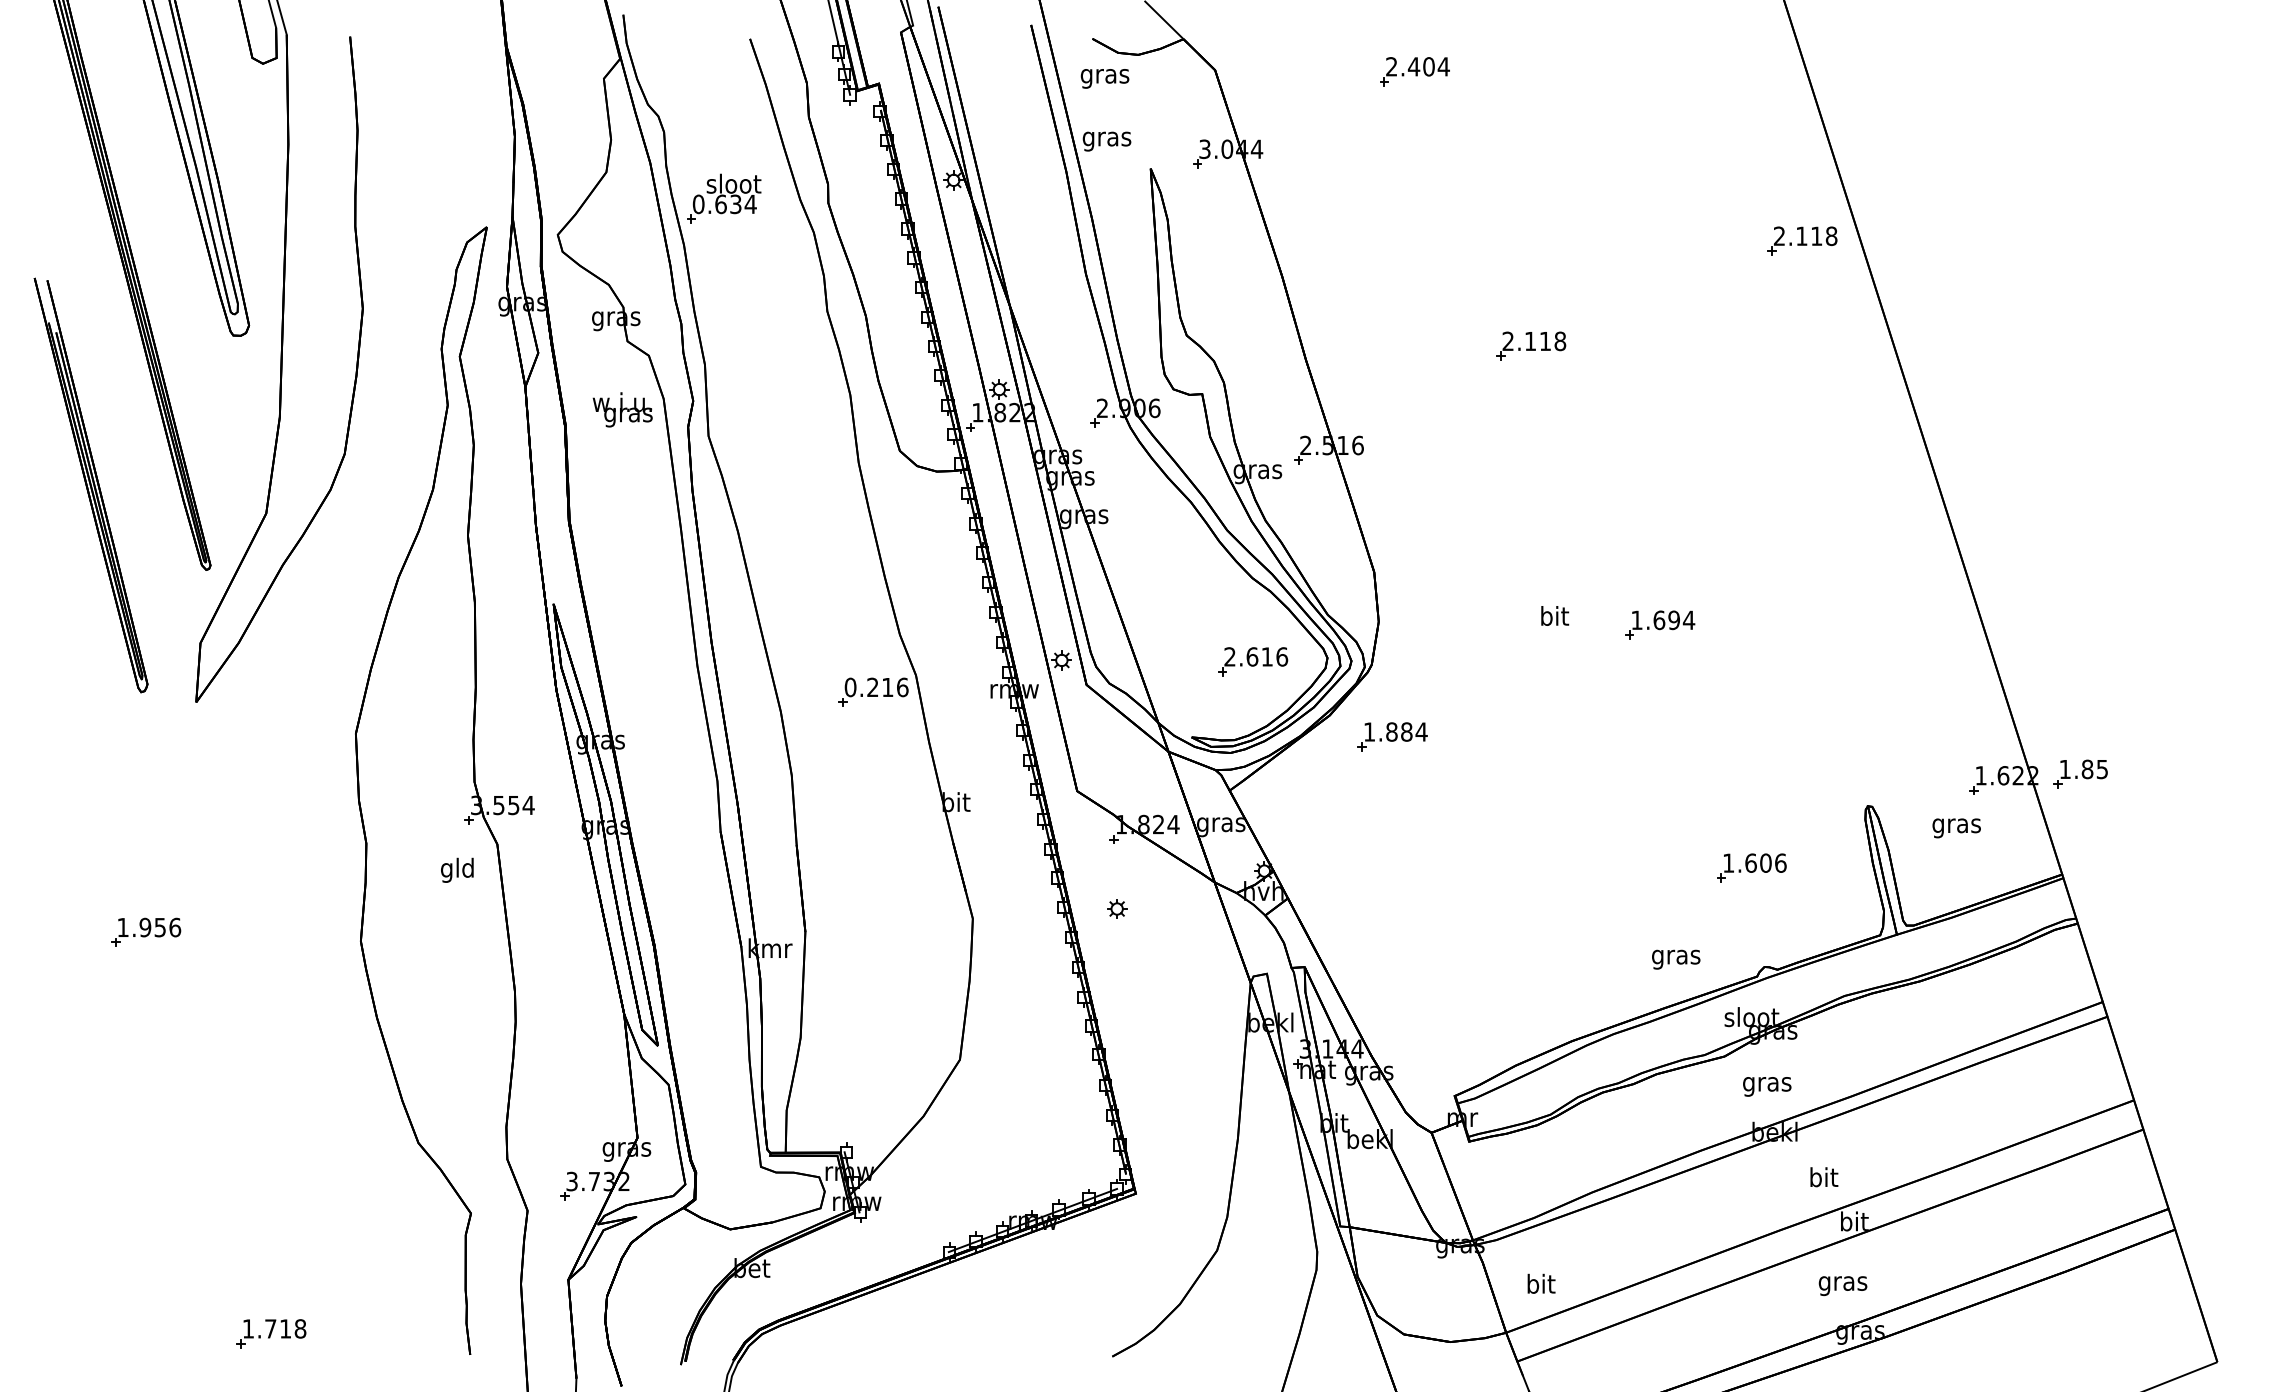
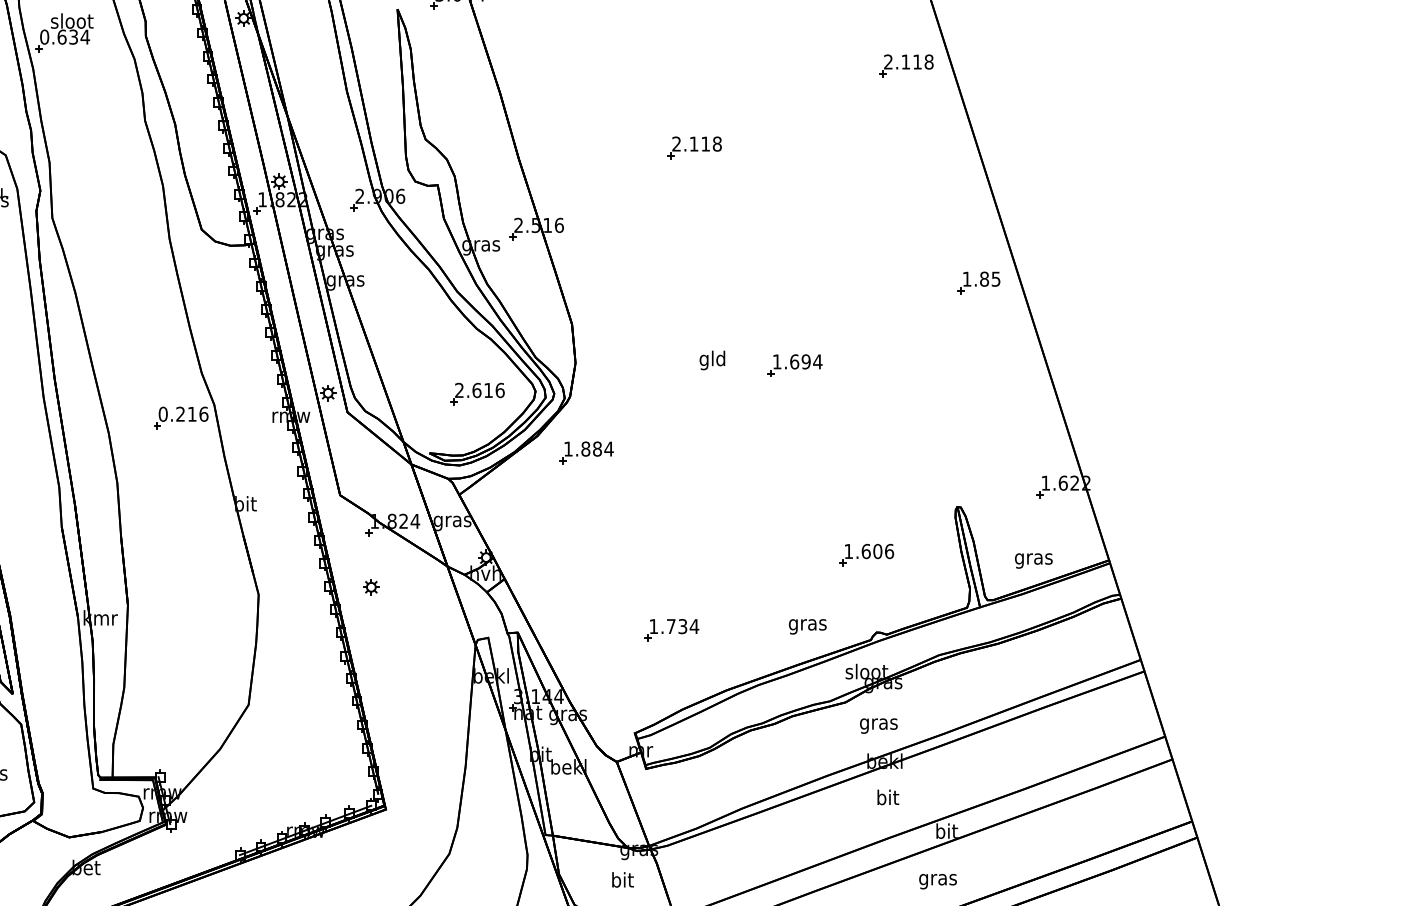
text: (1553, 618) -> (711, 360), bit -> gld
part: (2080, 773) -> (978, 282), moved
text: (1956, 828) -> (1033, 561), moved
part: (1502, 963) -> (672, 629), added
text: (1824, 1177) -> (888, 797), moved
text: (1541, 1283) -> (622, 879), moved

